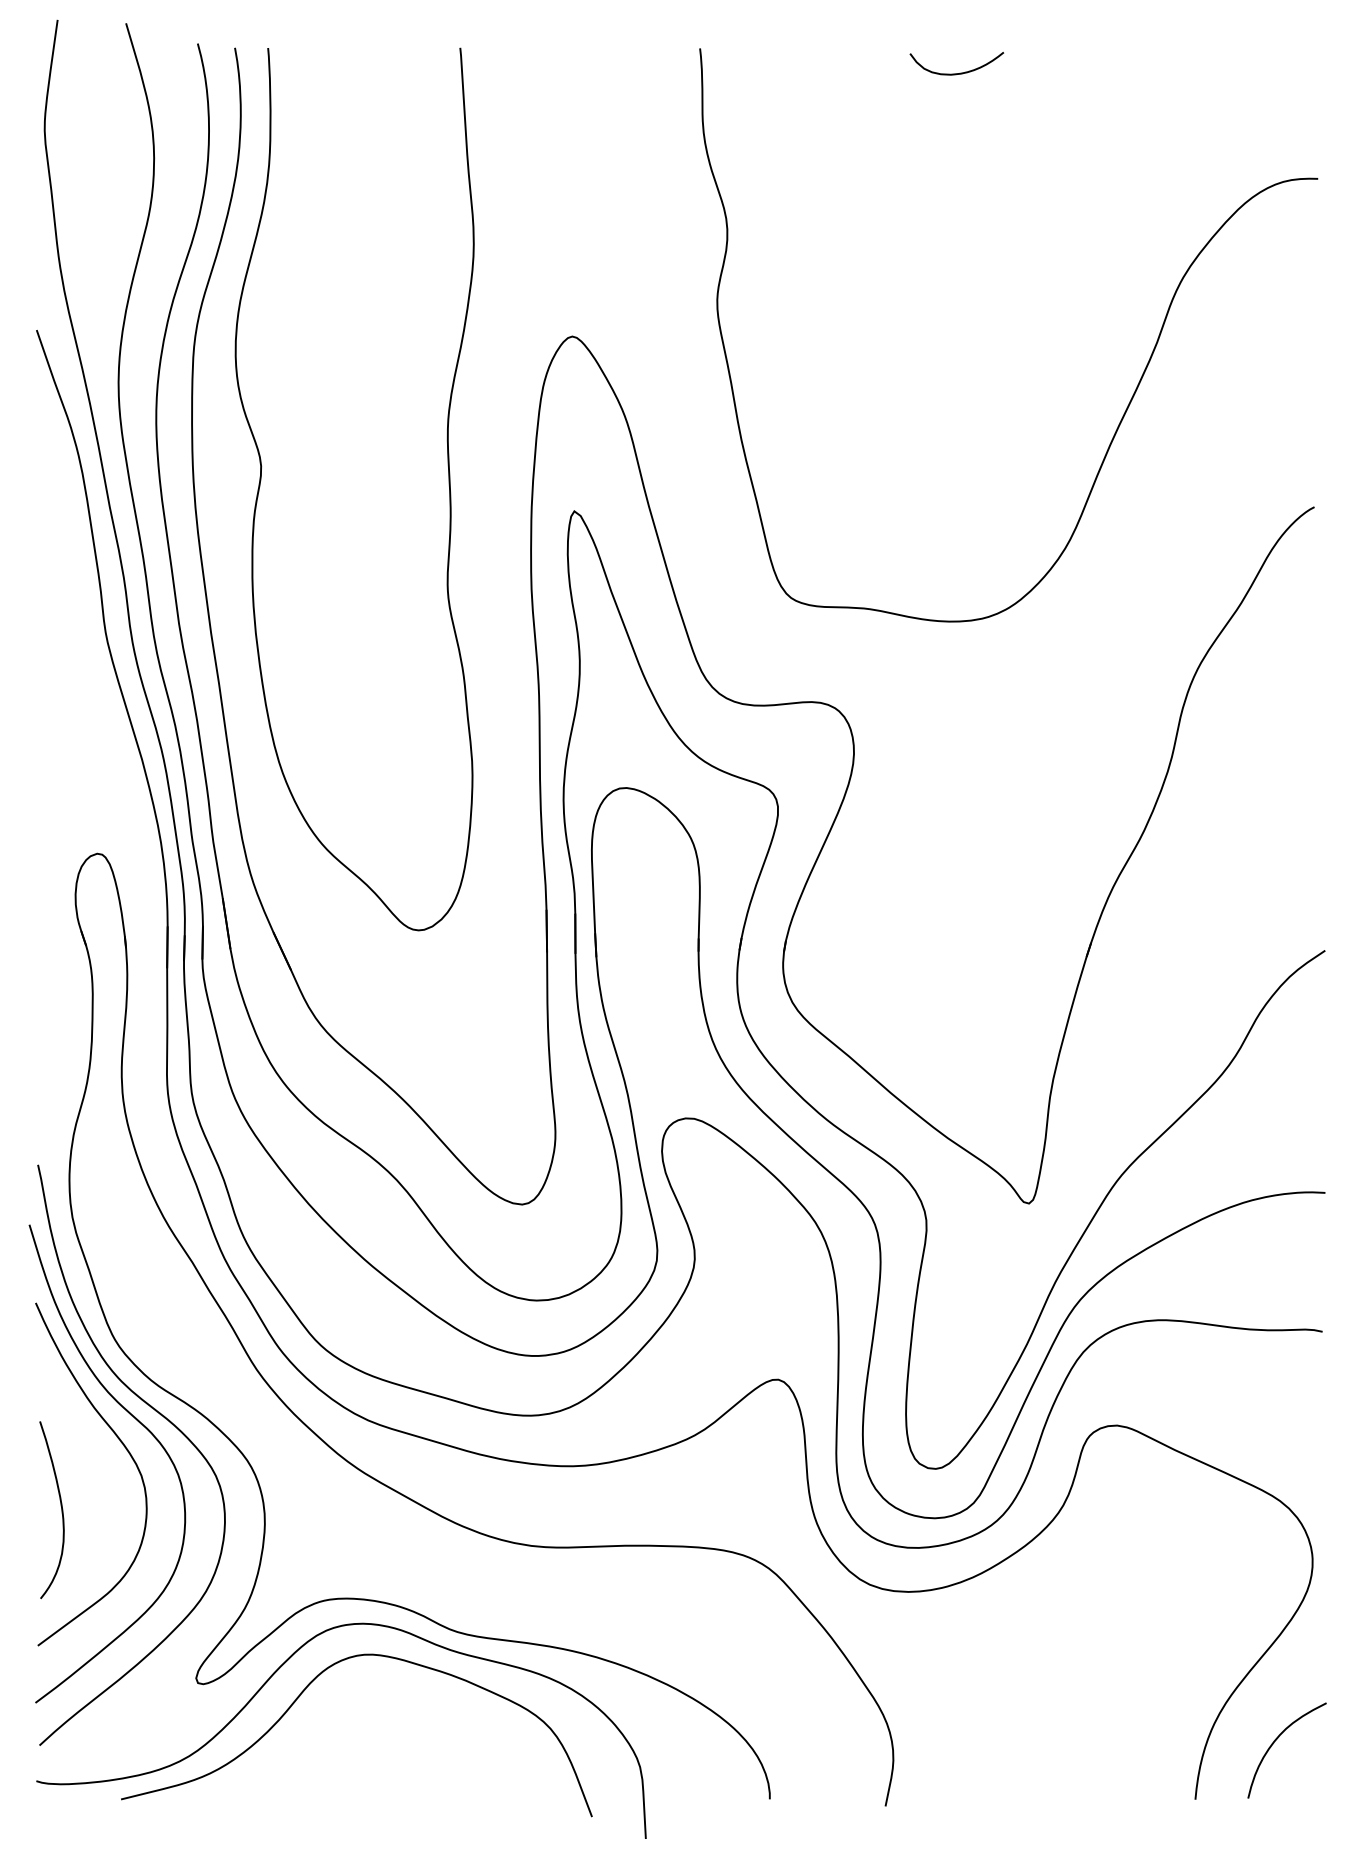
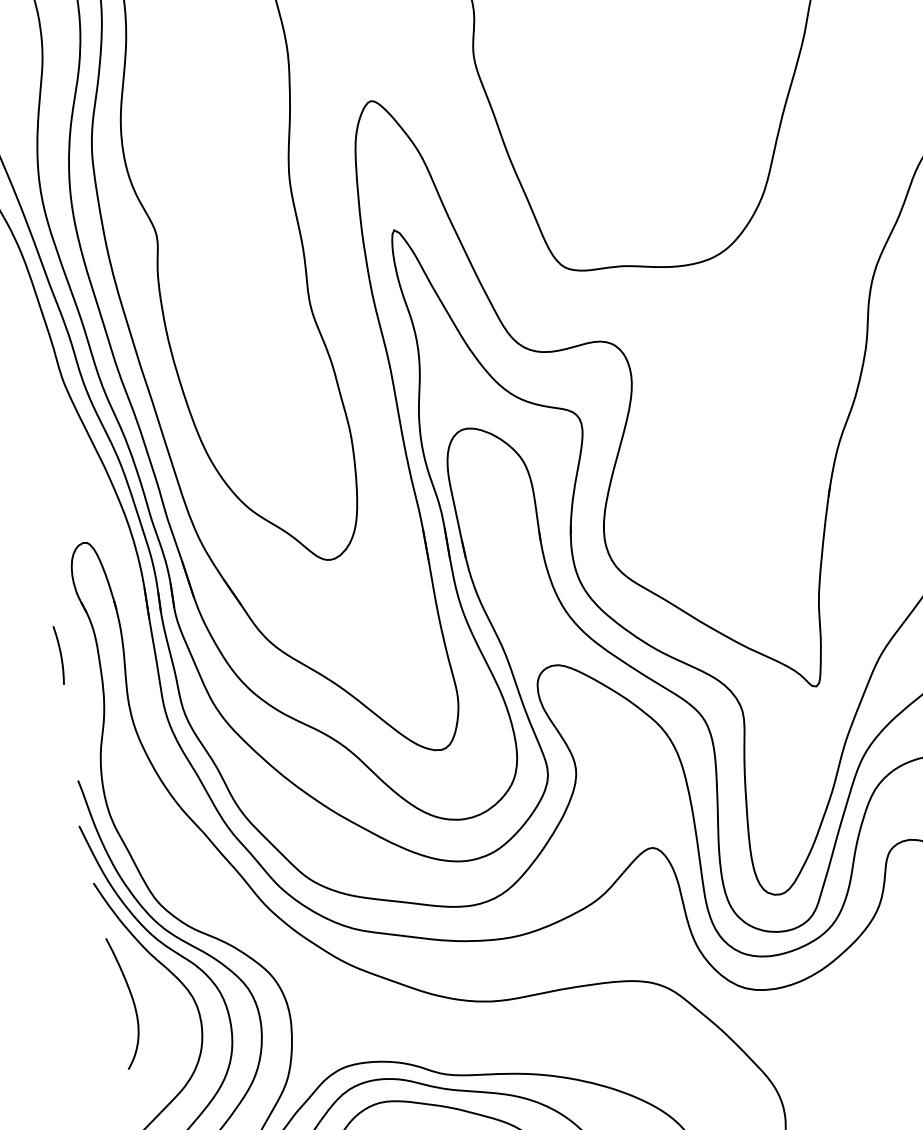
curve: (42, 996) -> (60, 655), added
curve: (60, 1506) -> (131, 998), moved

